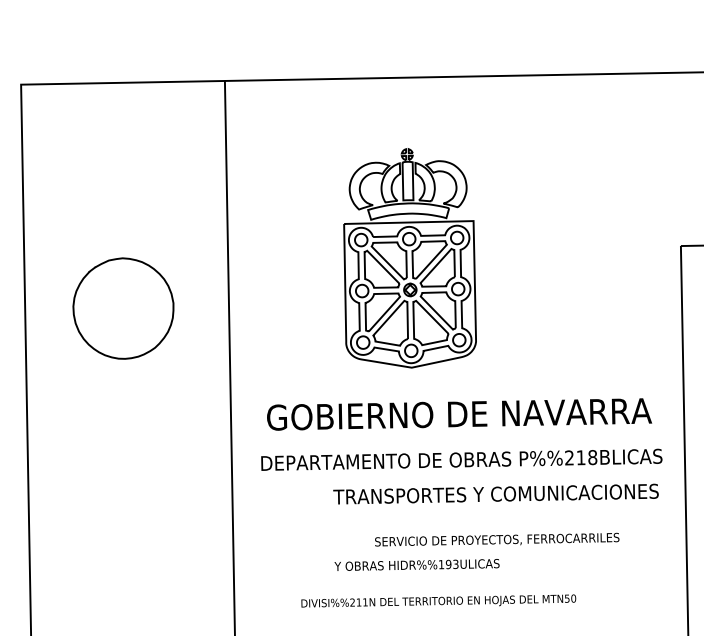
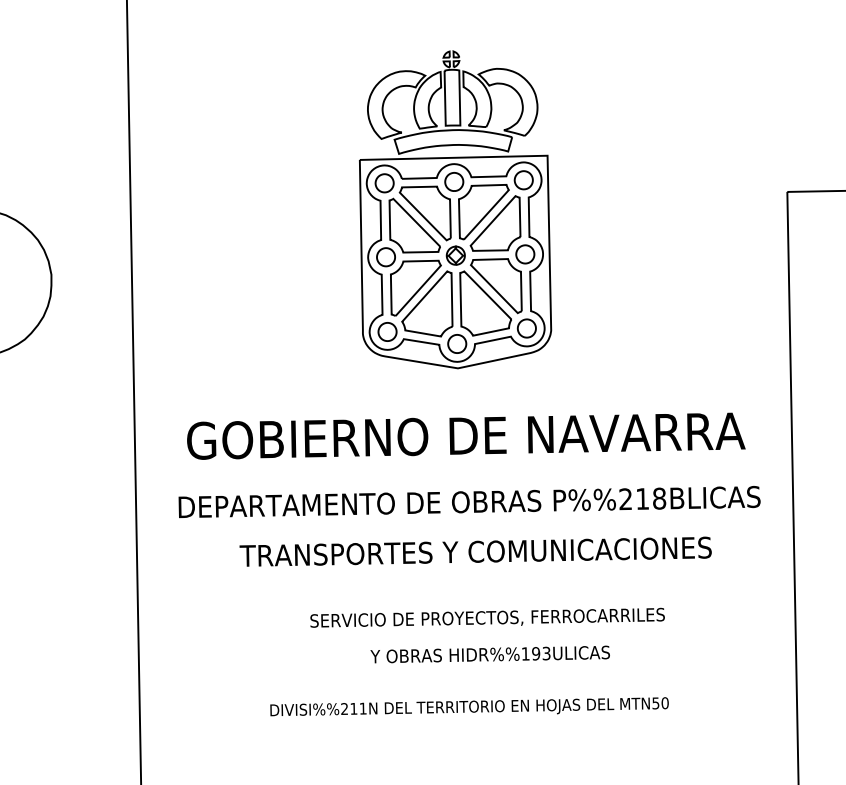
part: (409, 258) -> (454, 210), moved
text: (495, 493) -> (474, 550), moved
text: (497, 539) -> (487, 617), moved
text: (416, 564) -> (489, 653), moved
text: (438, 600) -> (469, 705), moved

